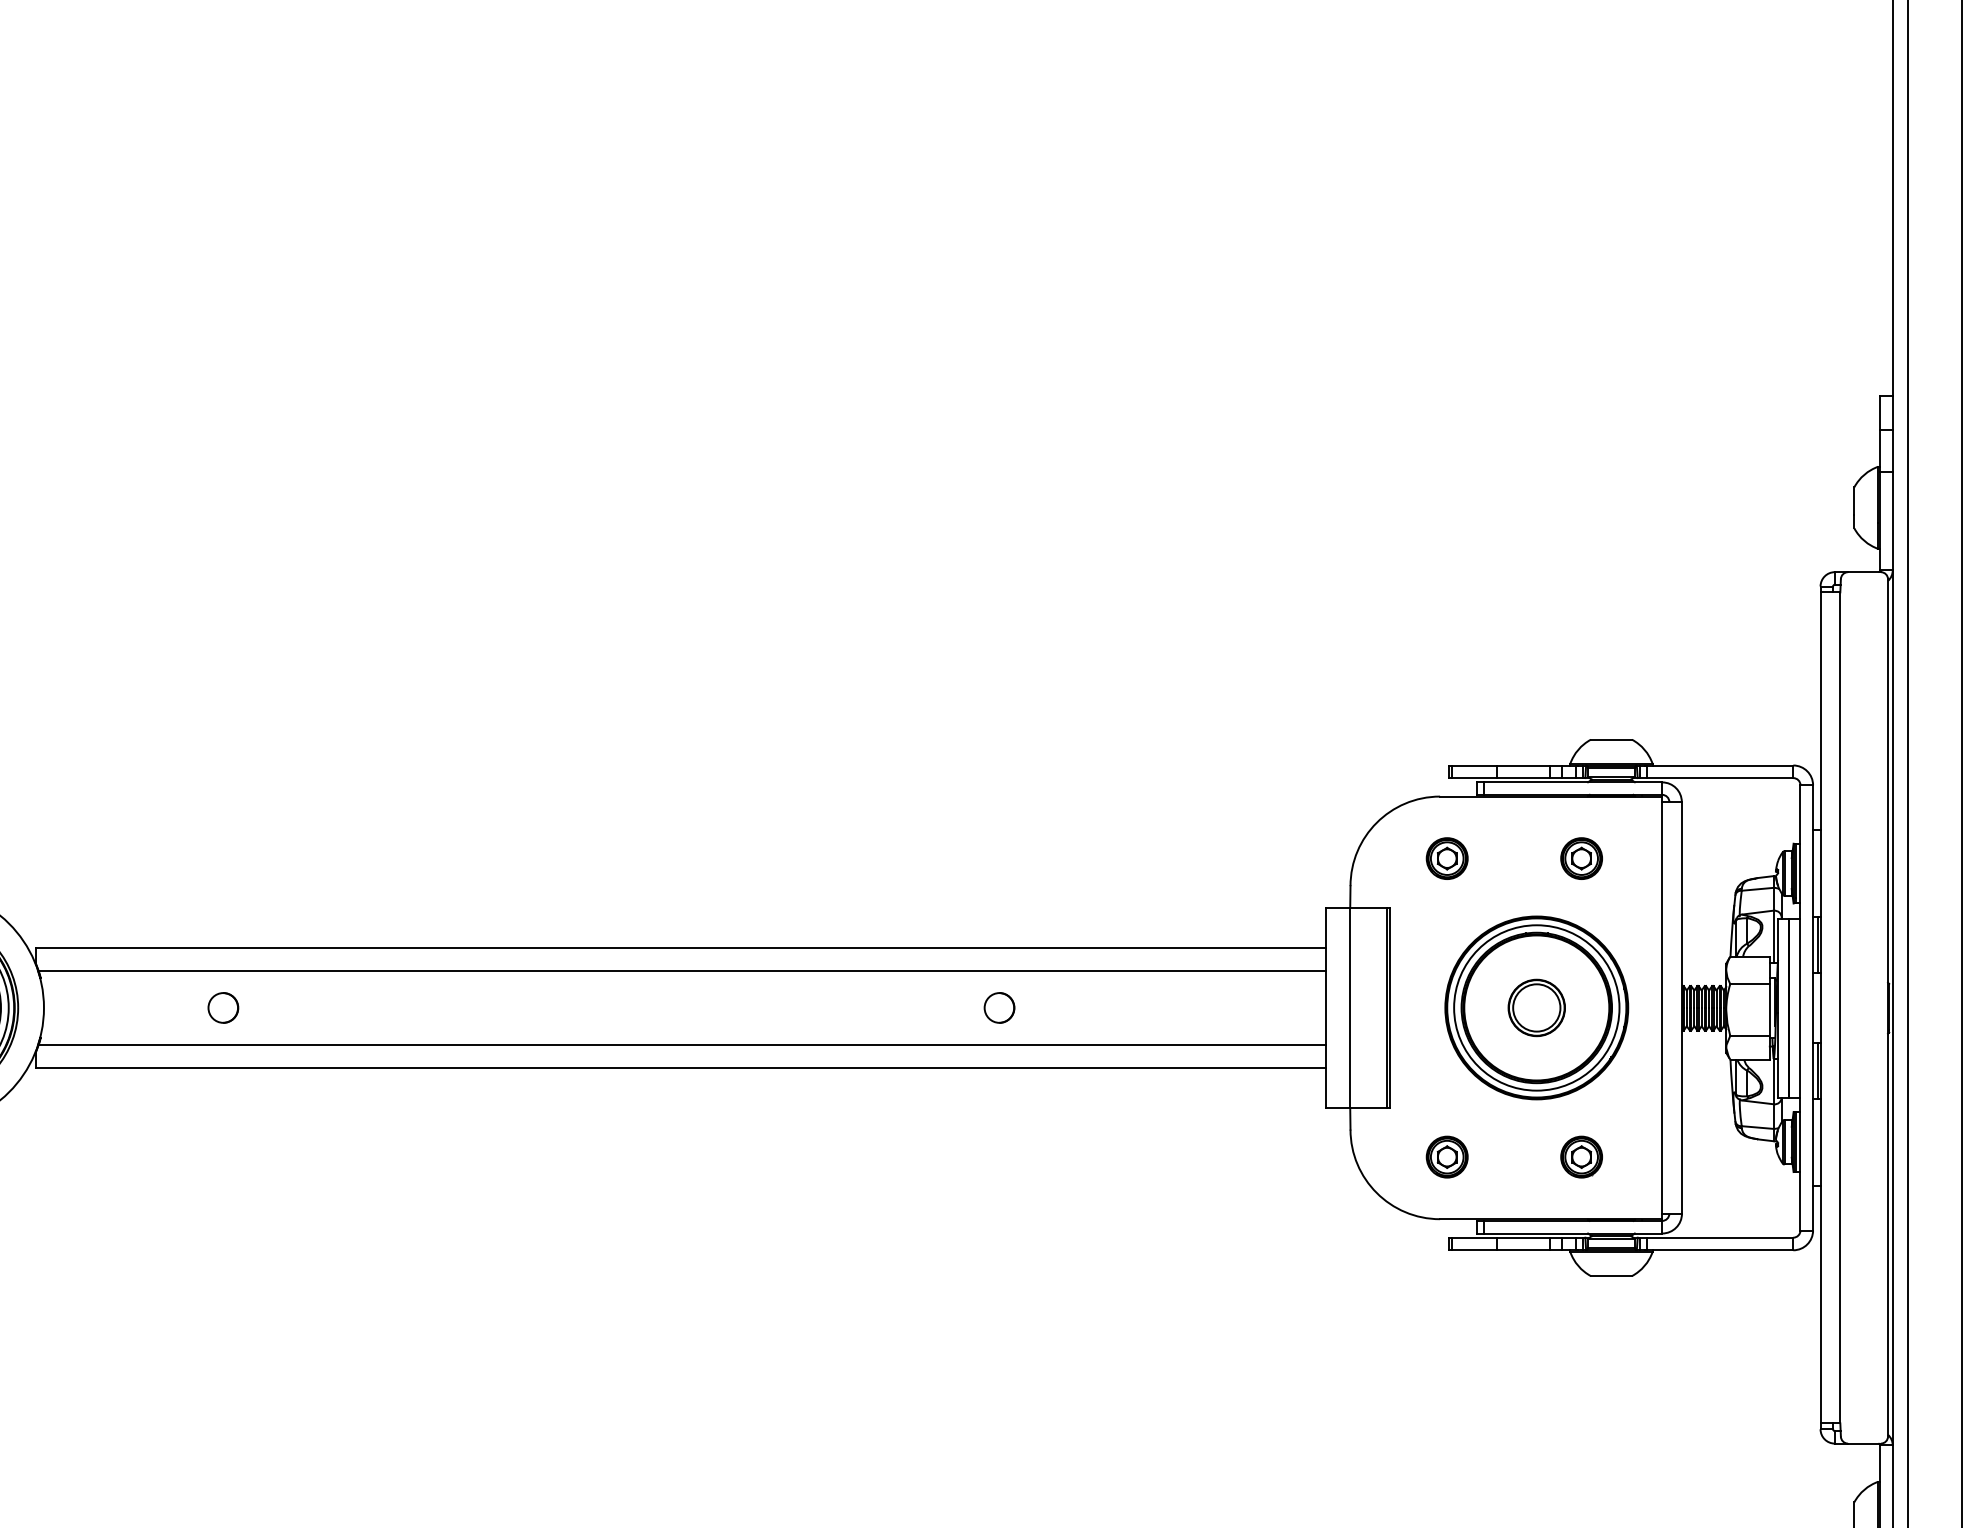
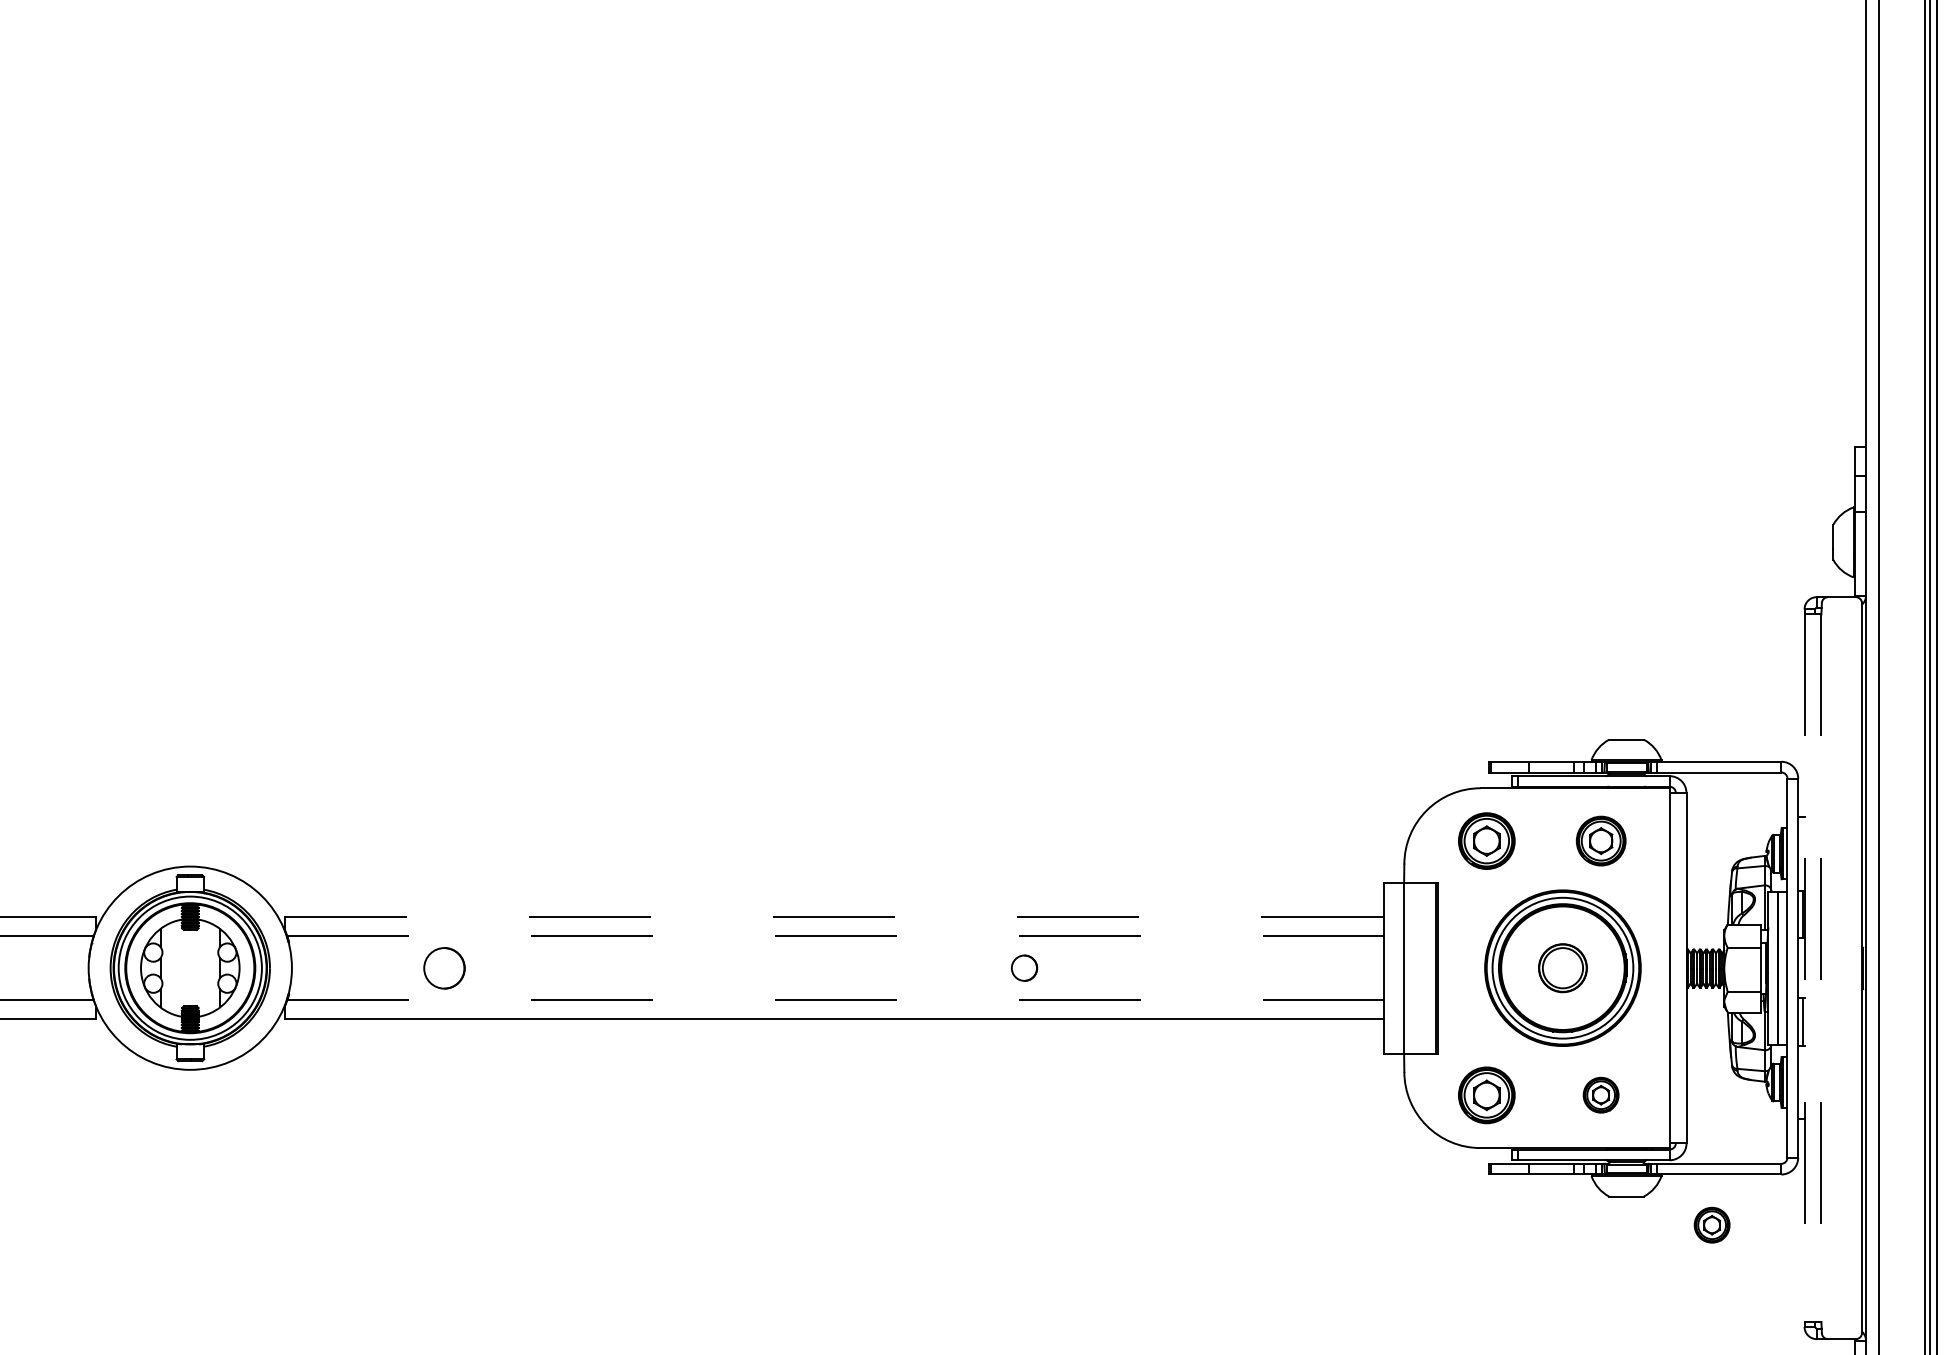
part: (1446, 857) -> (1486, 840), size x1.6
part: (1580, 857) -> (1600, 840), size x1.4
line: (681, 948) -> (834, 917), solid -> dashed
line: (683, 970) -> (836, 936), solid -> dashed
circle: (223, 1007) -> (444, 967), size x1.6
circle: (999, 1007) -> (1024, 967), moved
line: (1820, 1008) -> (1804, 968), solid -> dashed
line: (1840, 1008) -> (1821, 968), solid -> dashed
line: (683, 1044) -> (836, 999), solid -> dashed
part: (1446, 1156) -> (1486, 1094), size x1.6
part: (1711, 1308) -> (1711, 1224), added

